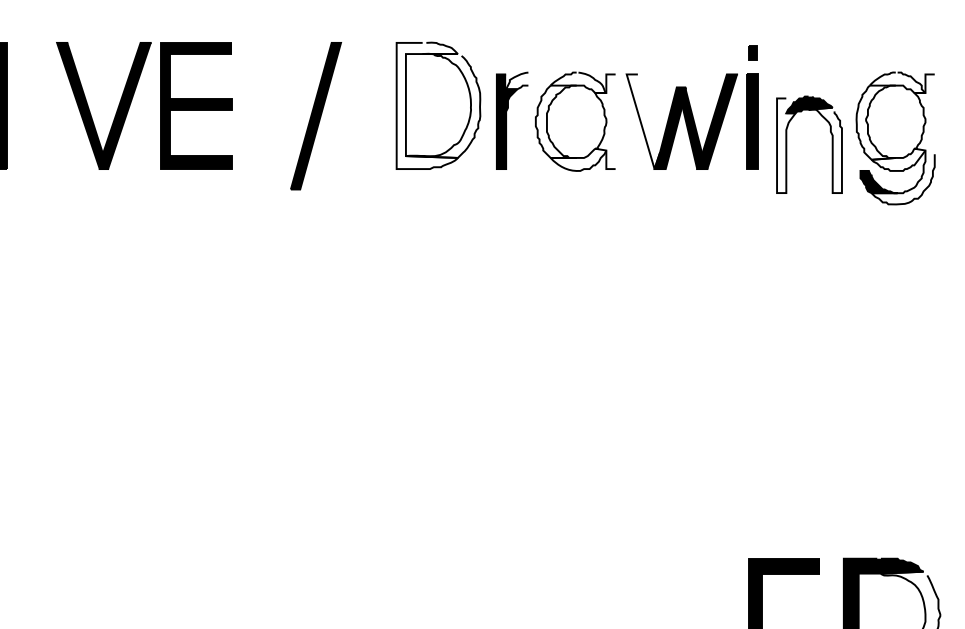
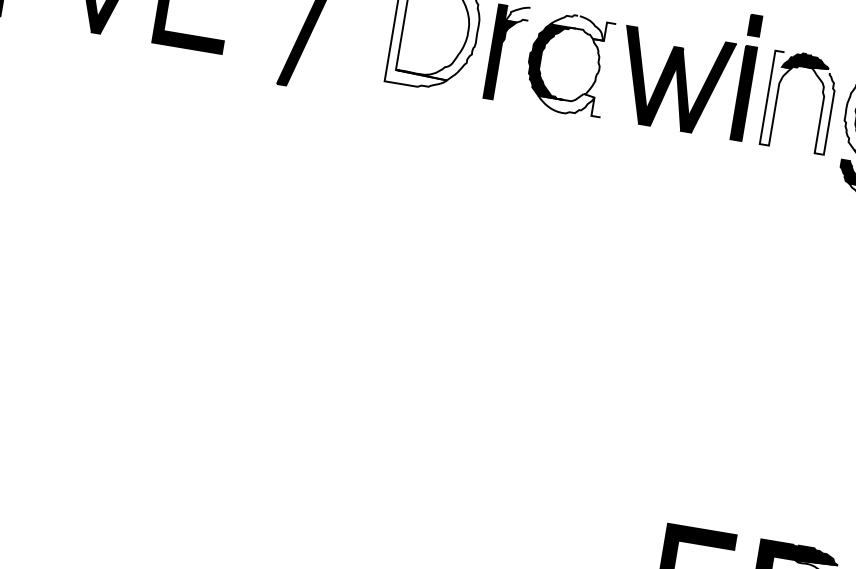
part: (752, 52) -> (754, 25), size x1.43
fill: (555, 121) -> (549, 60), added
fill: (643, 121) -> (635, 75), added
part: (787, 144) -> (778, 97), moved

